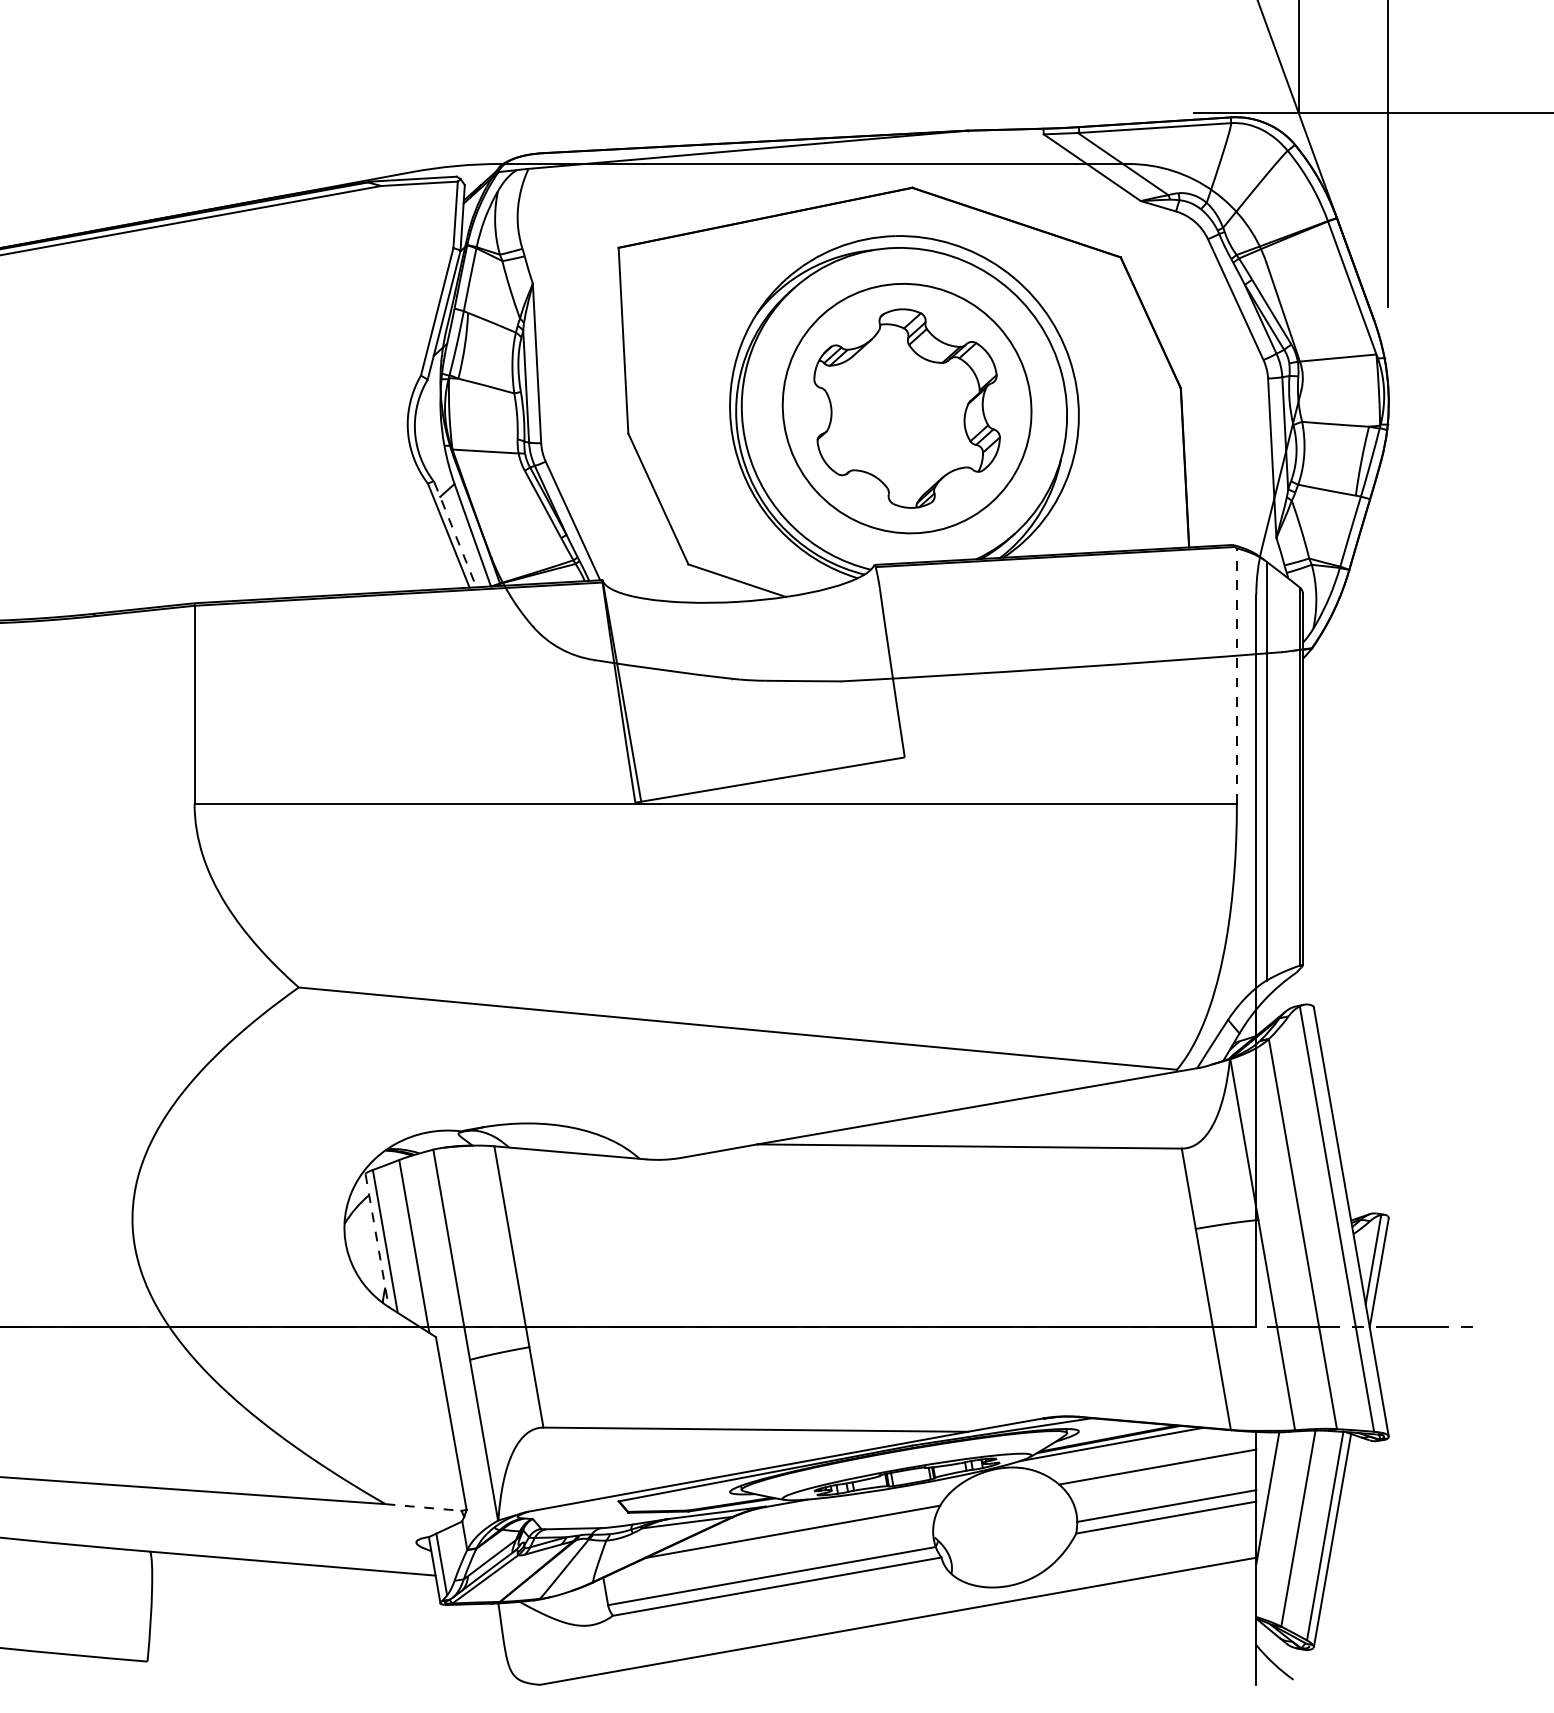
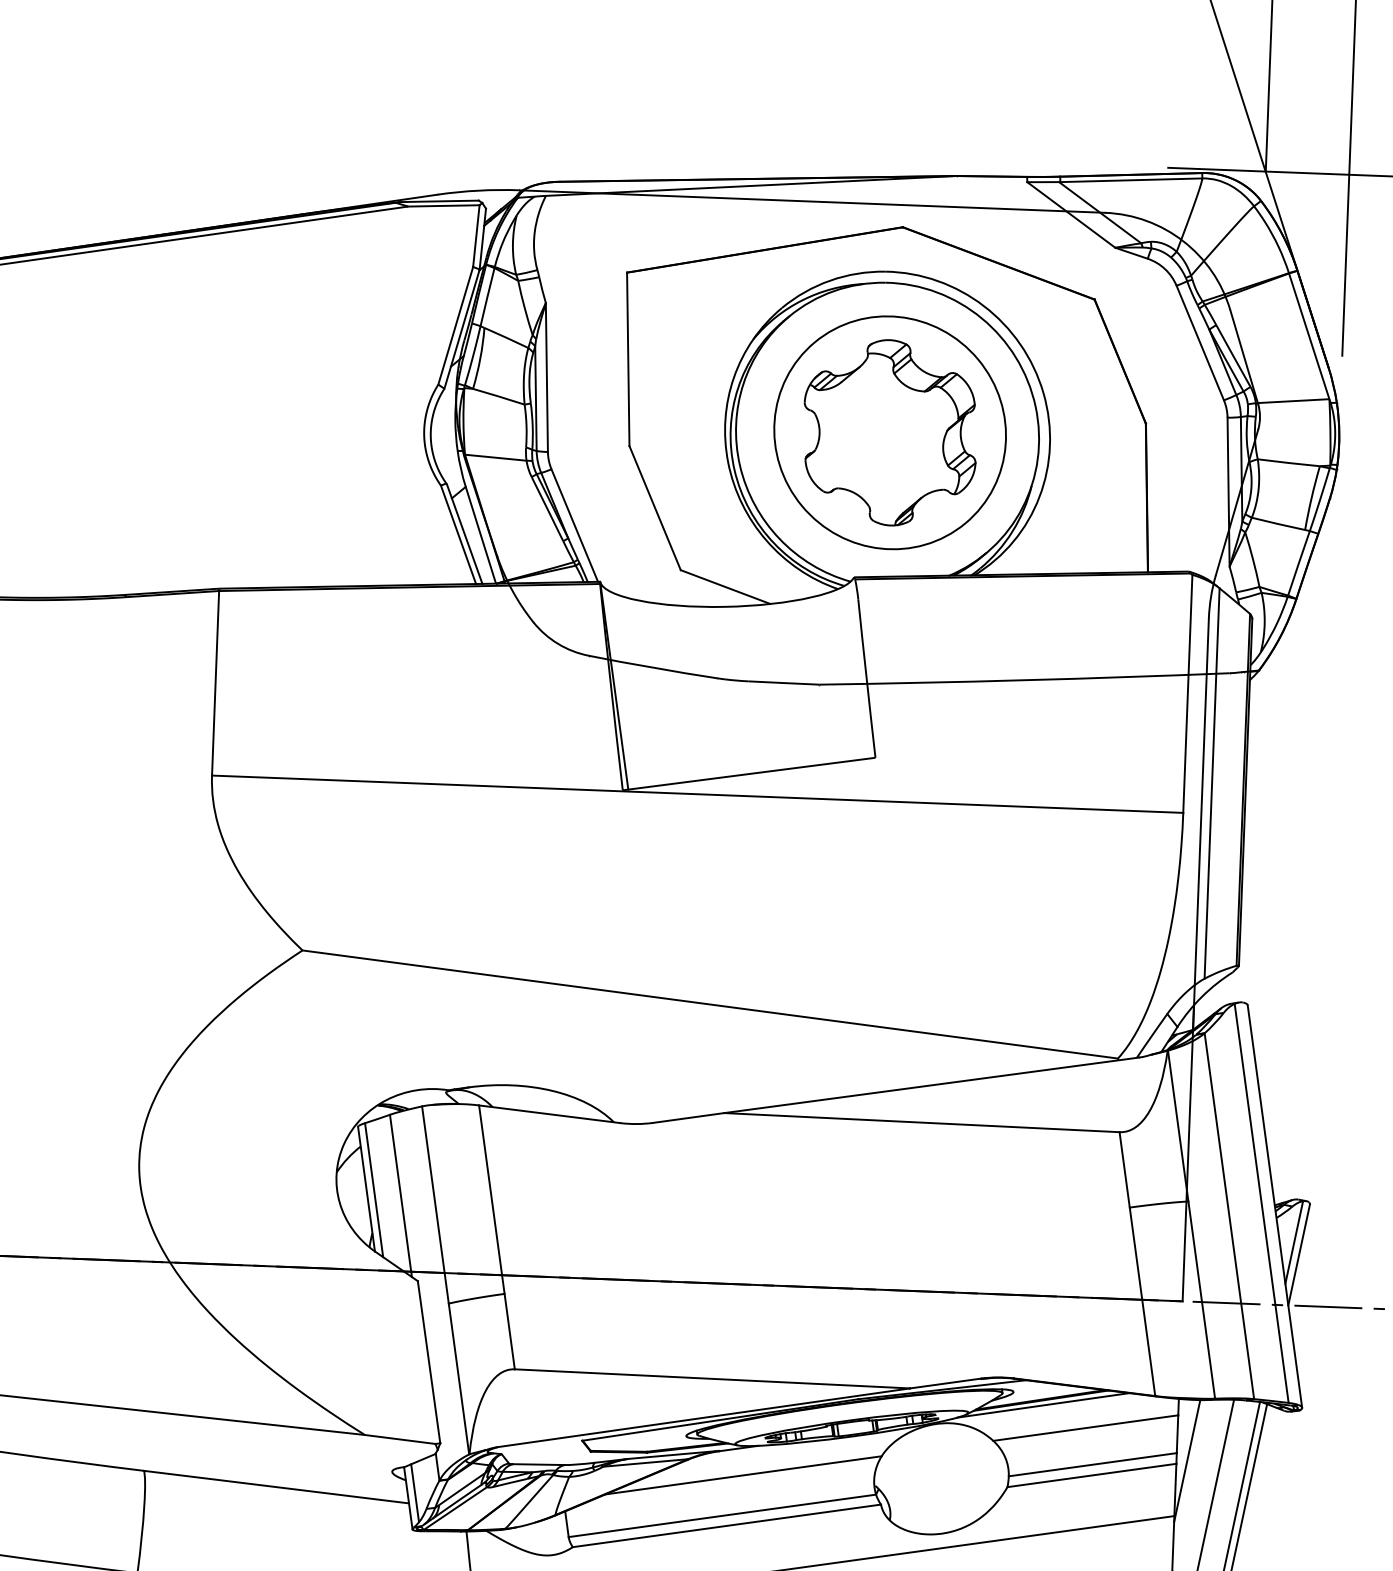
line: (455, 534) -> (464, 533), dashed -> solid
line: (1236, 676) -> (1187, 694), dashed -> solid
line: (377, 1241) -> (366, 1189), dashed -> solid
line: (424, 1507) -> (401, 1439), dashed -> solid

